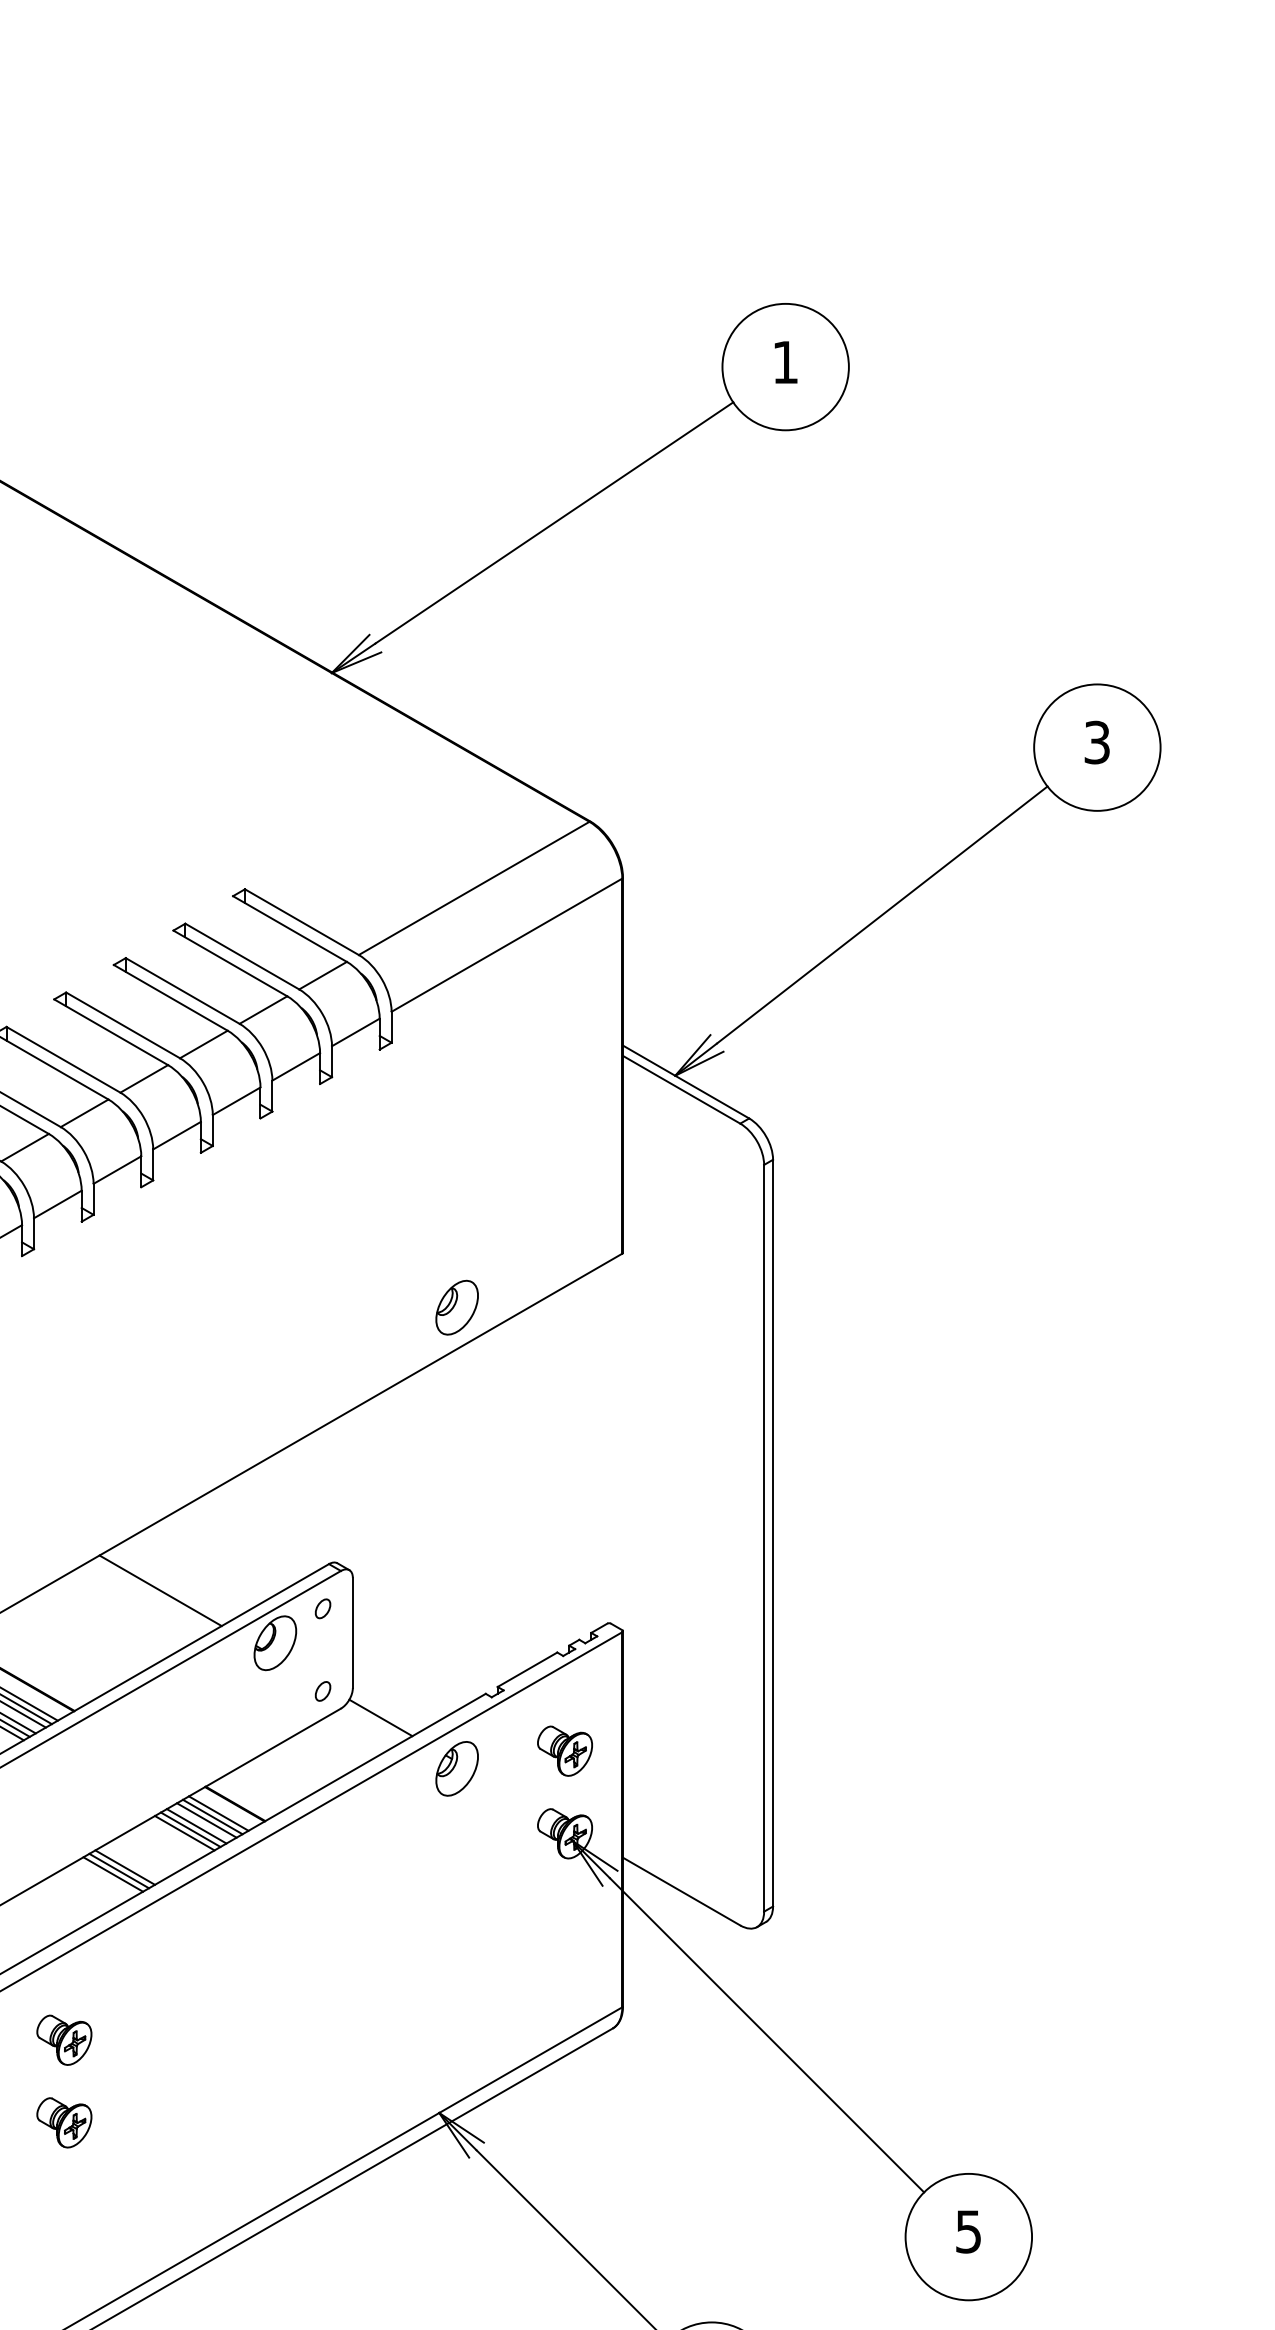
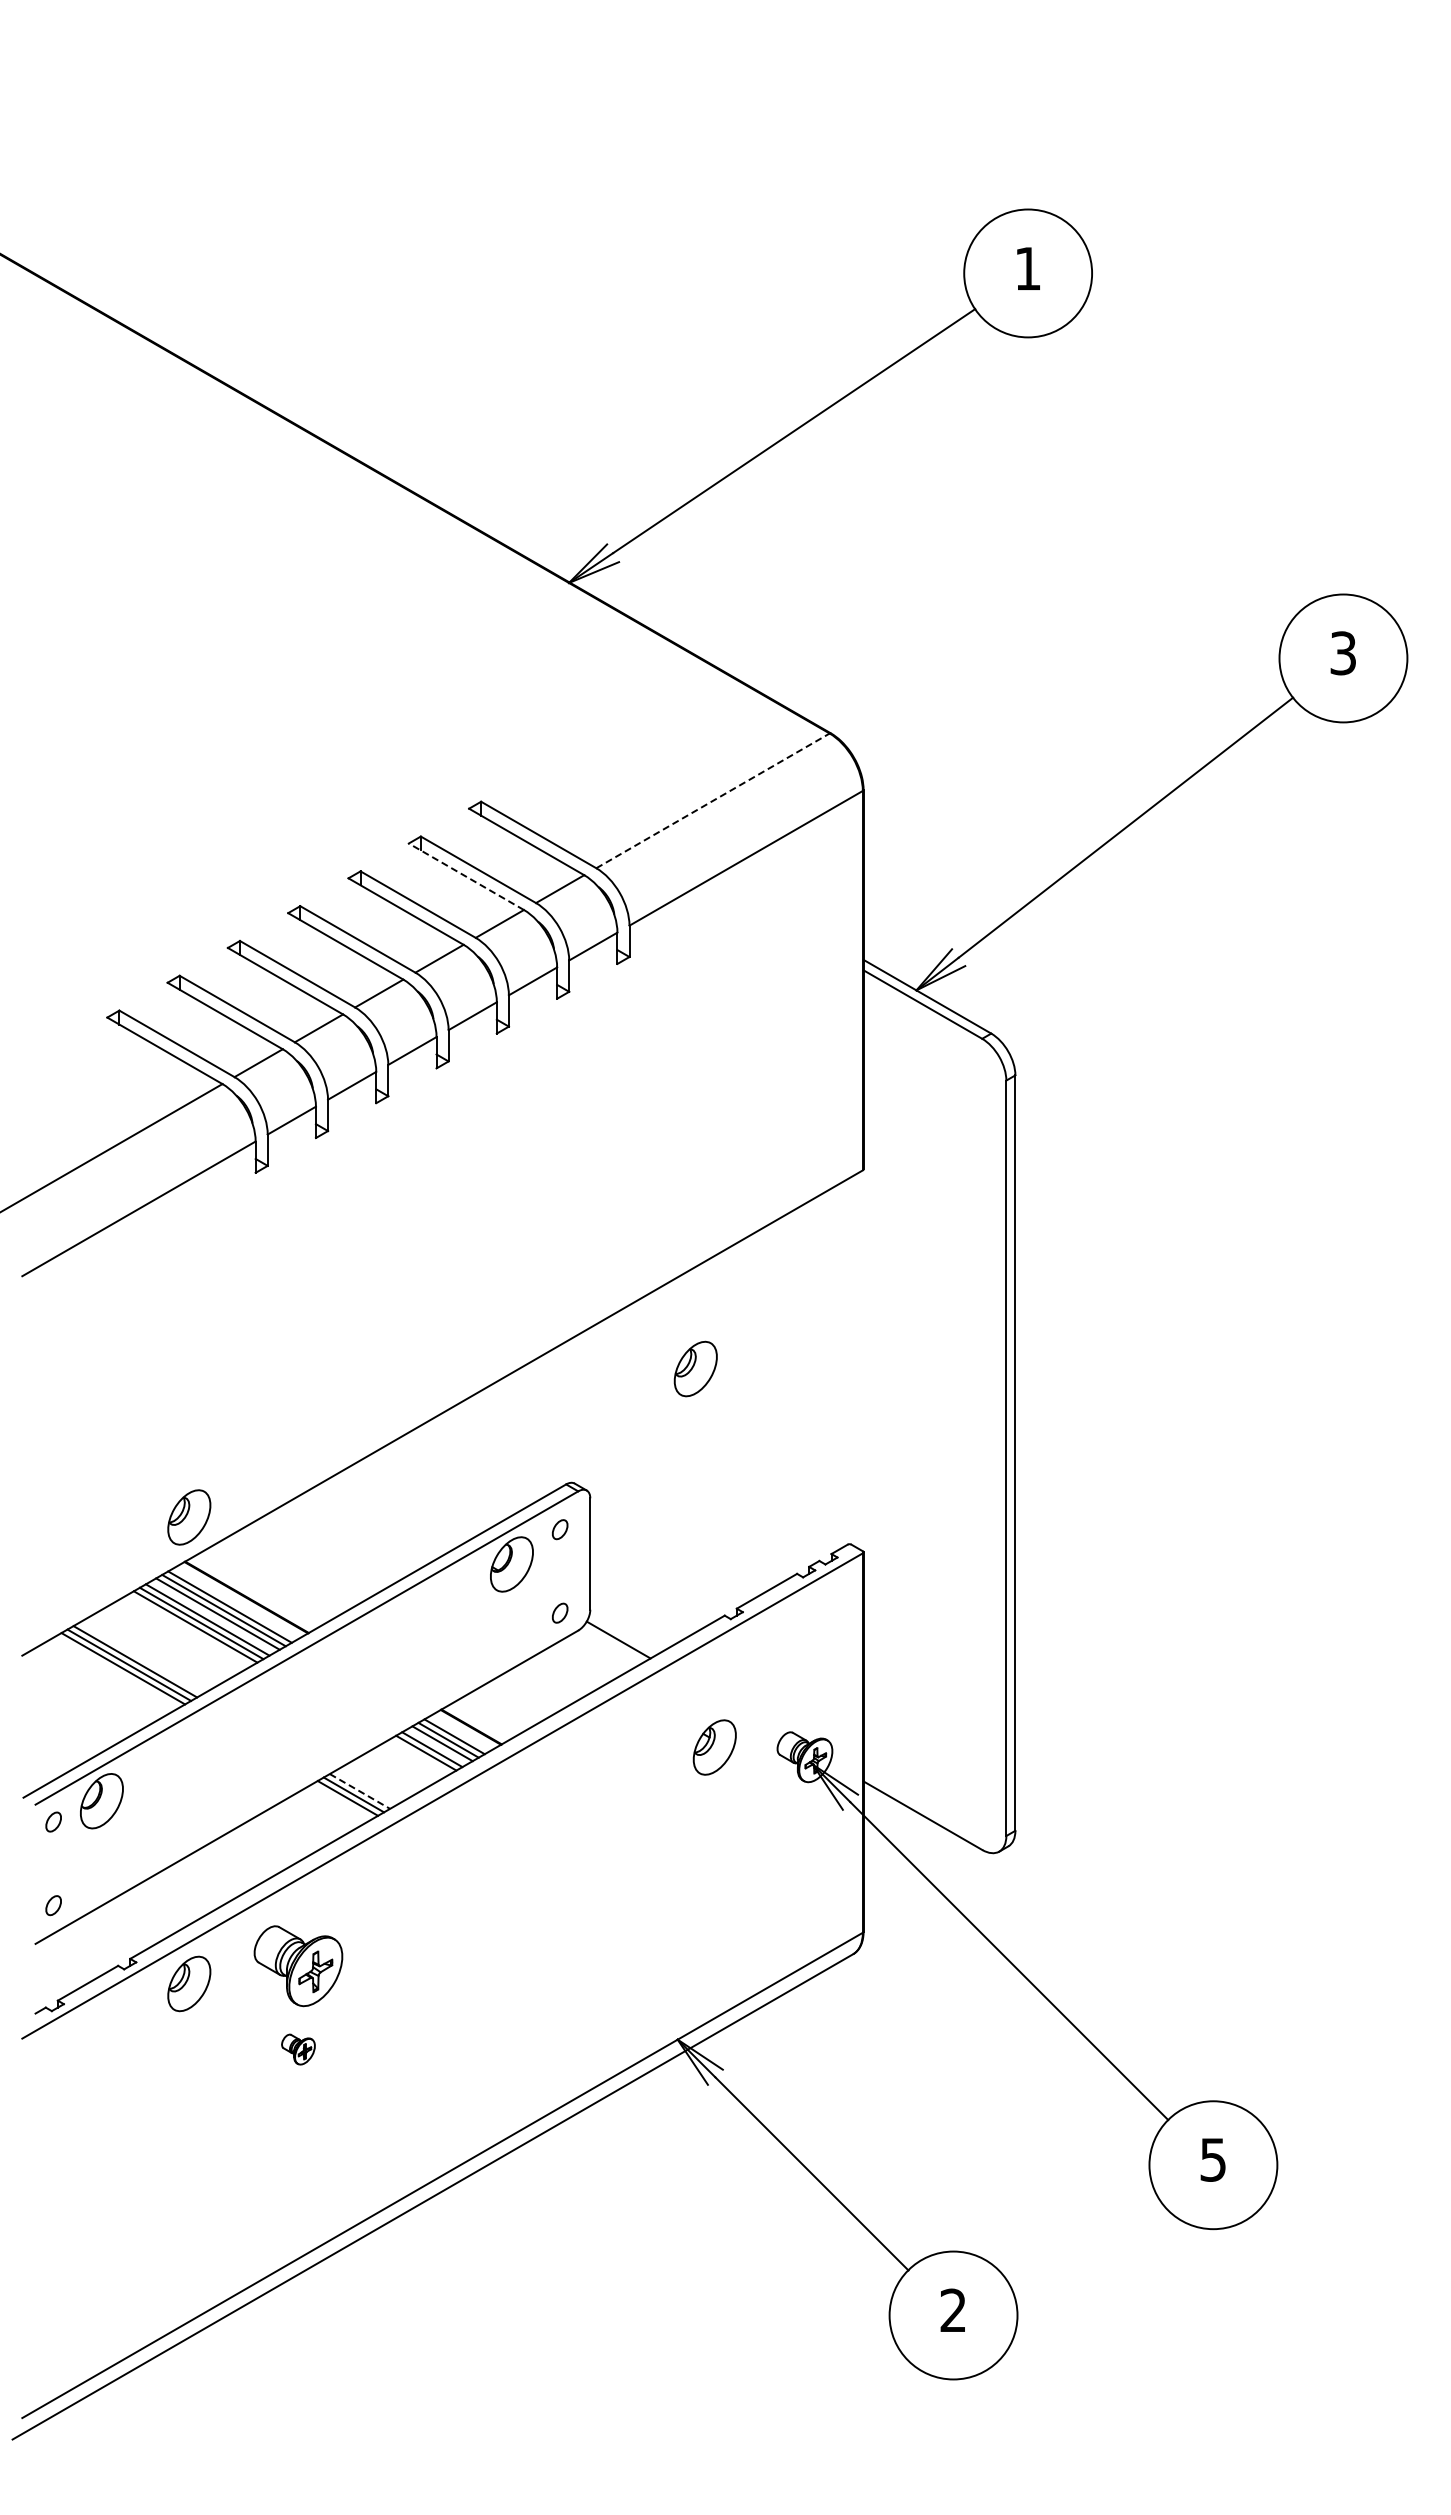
line: (474, 888) -> (713, 800), solid -> dashed
line: (229, 963) -> (465, 876), solid -> dashed
part: (456, 1307) -> (695, 1368), moved
line: (160, 1590) -> (395, 1511), removed
part: (564, 1751) -> (804, 1673), removed
part: (456, 1768) -> (714, 1747), moved
line: (185, 1833) -> (420, 1756), removed
line: (124, 1867) -> (359, 1791), solid -> dashed
part: (64, 2039) -> (298, 1965), size x1.6
part: (64, 2122) -> (298, 2049), size x0.6

